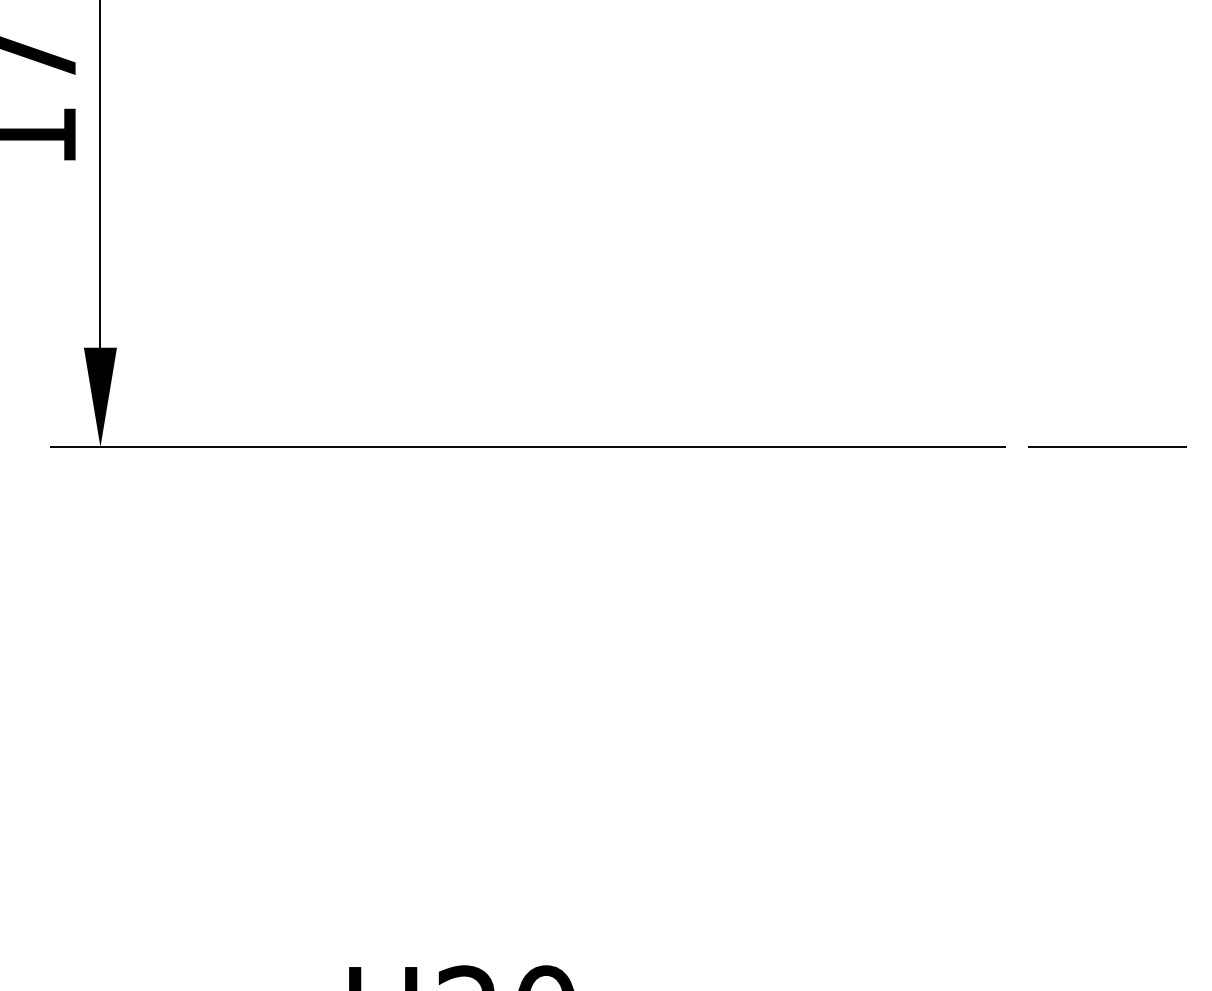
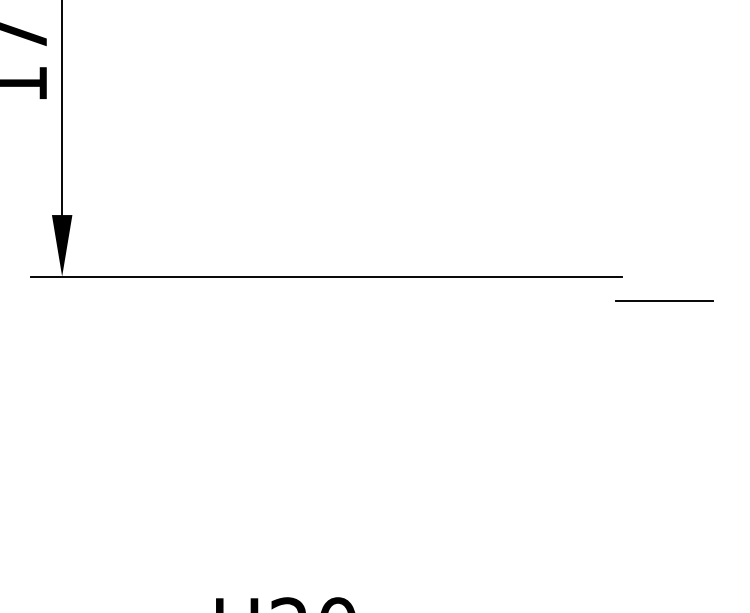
line: (1107, 447) -> (664, 300), moved

